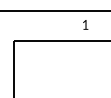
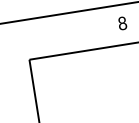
text: (85, 24) -> (122, 22), 1 -> 8

